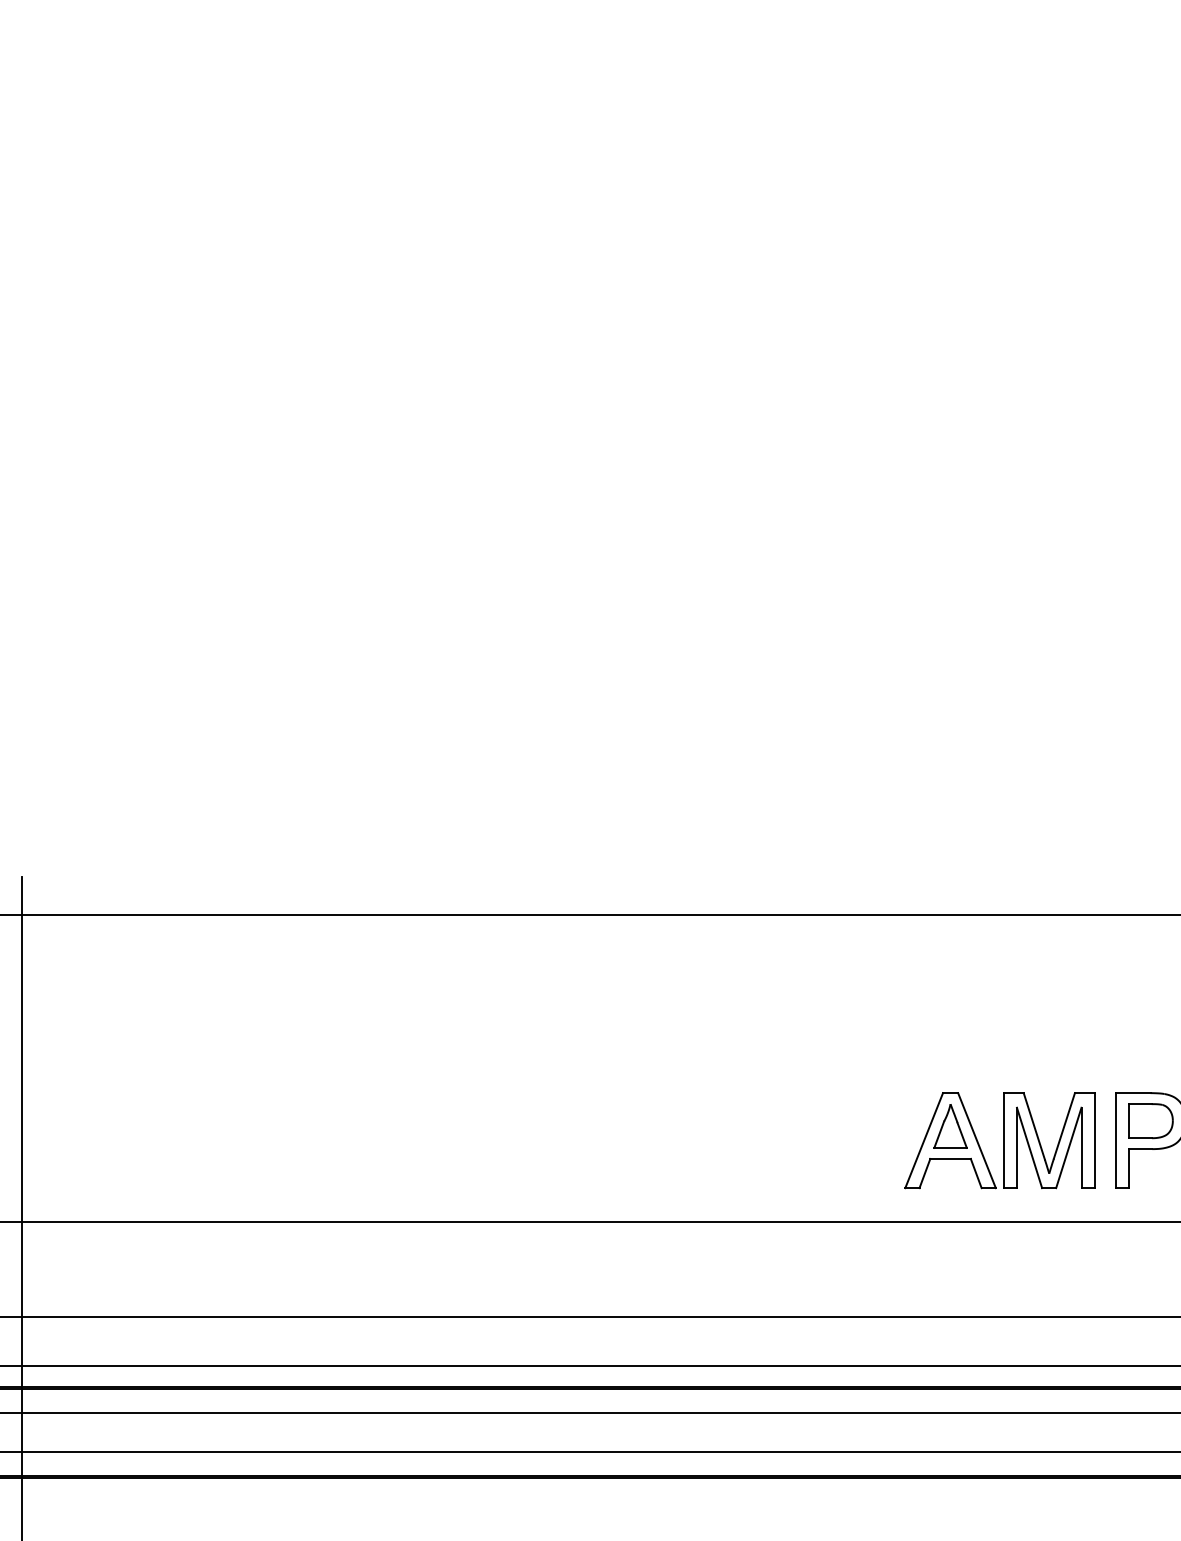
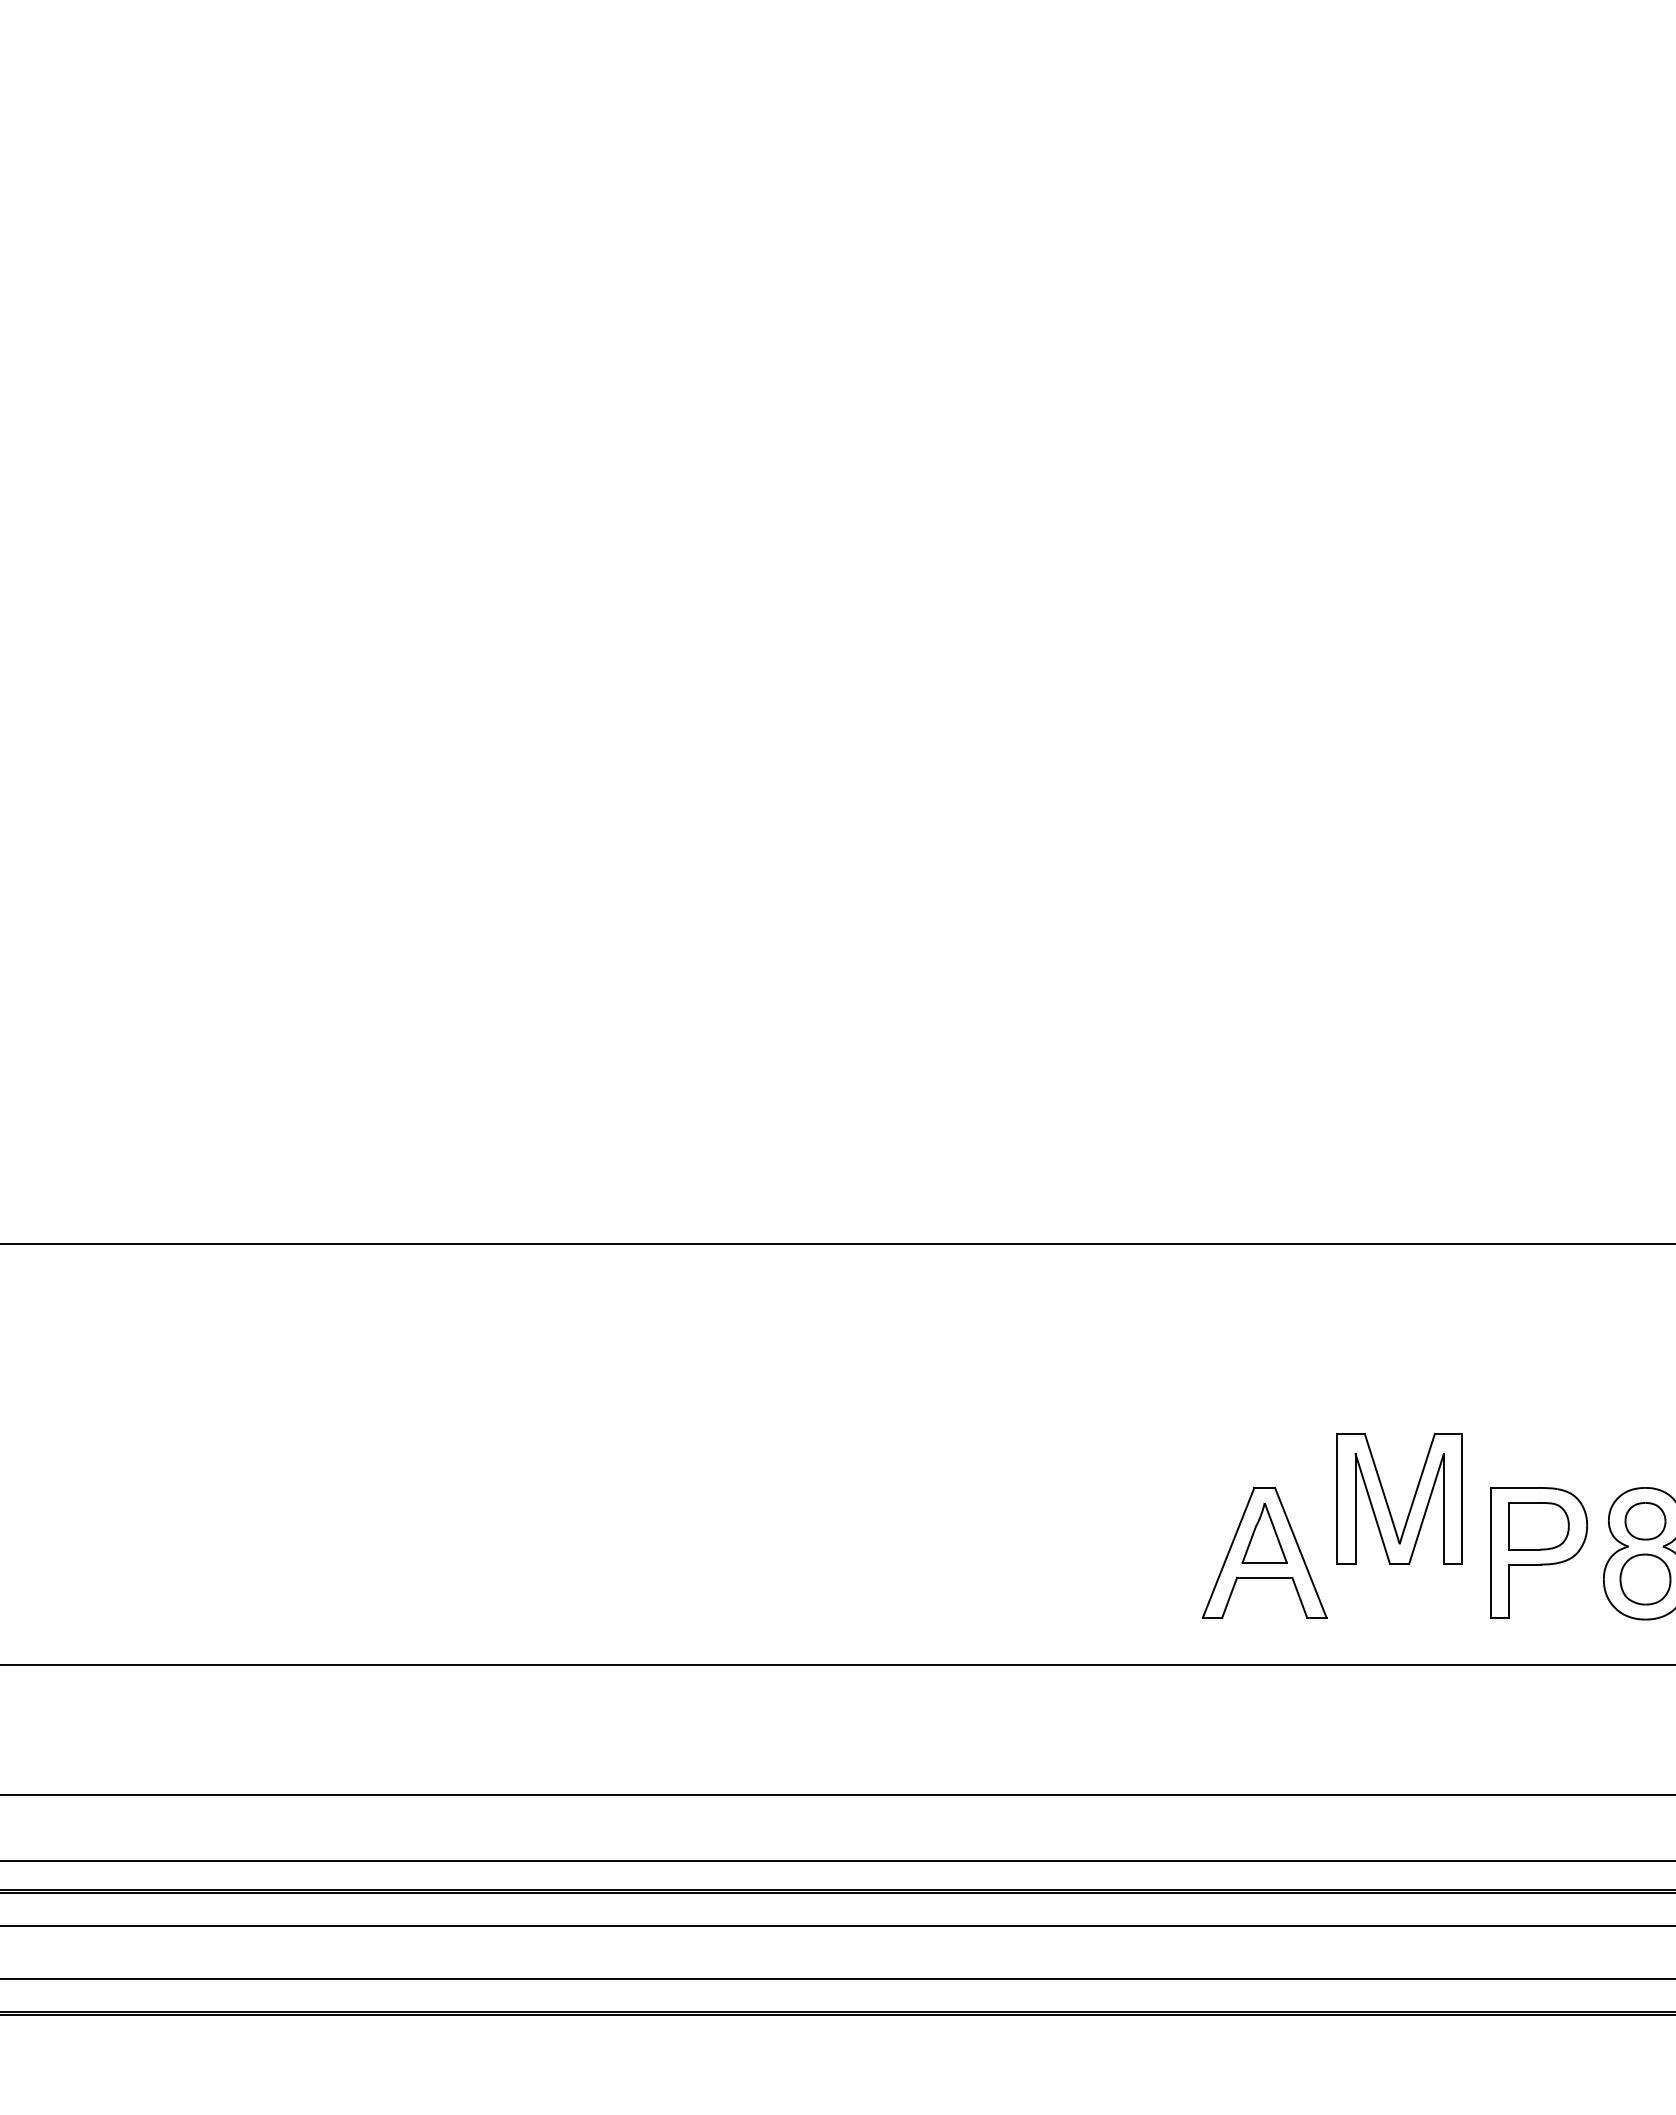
part: (1040, 1142) -> (1387, 1501), moved

